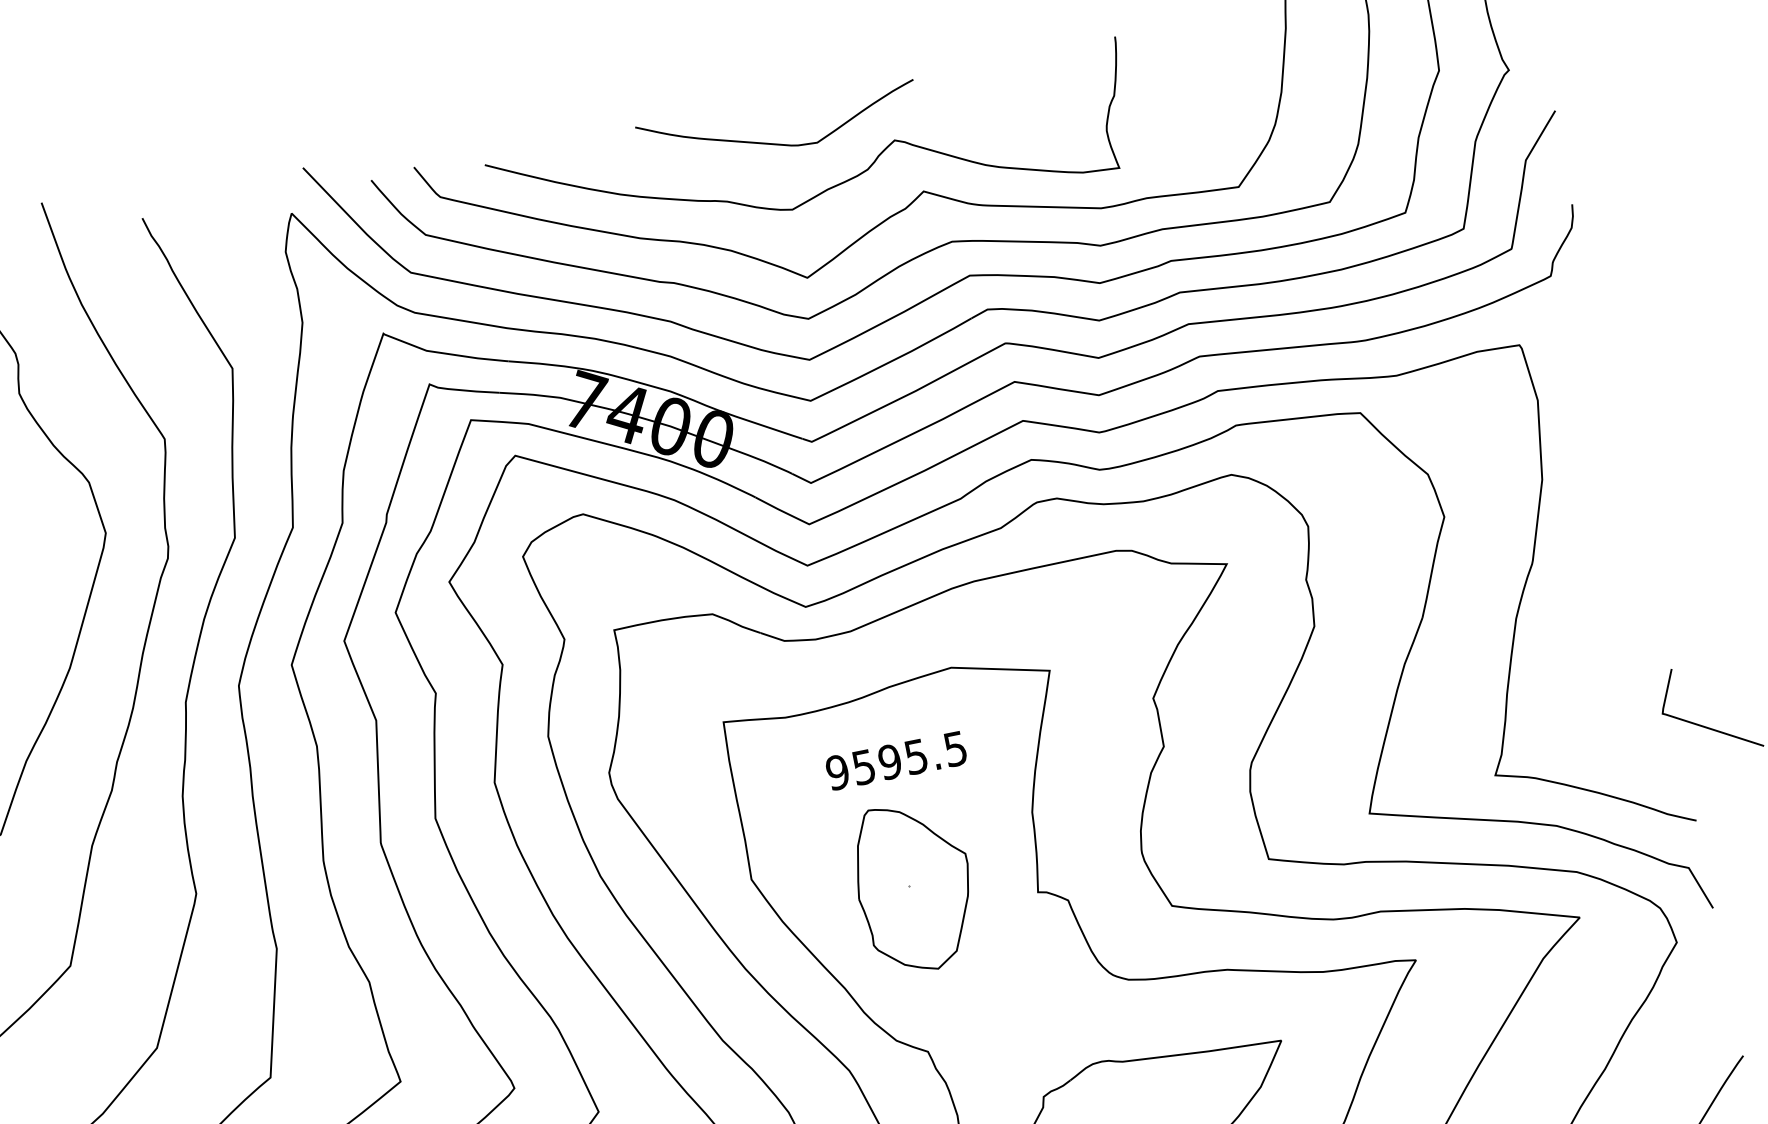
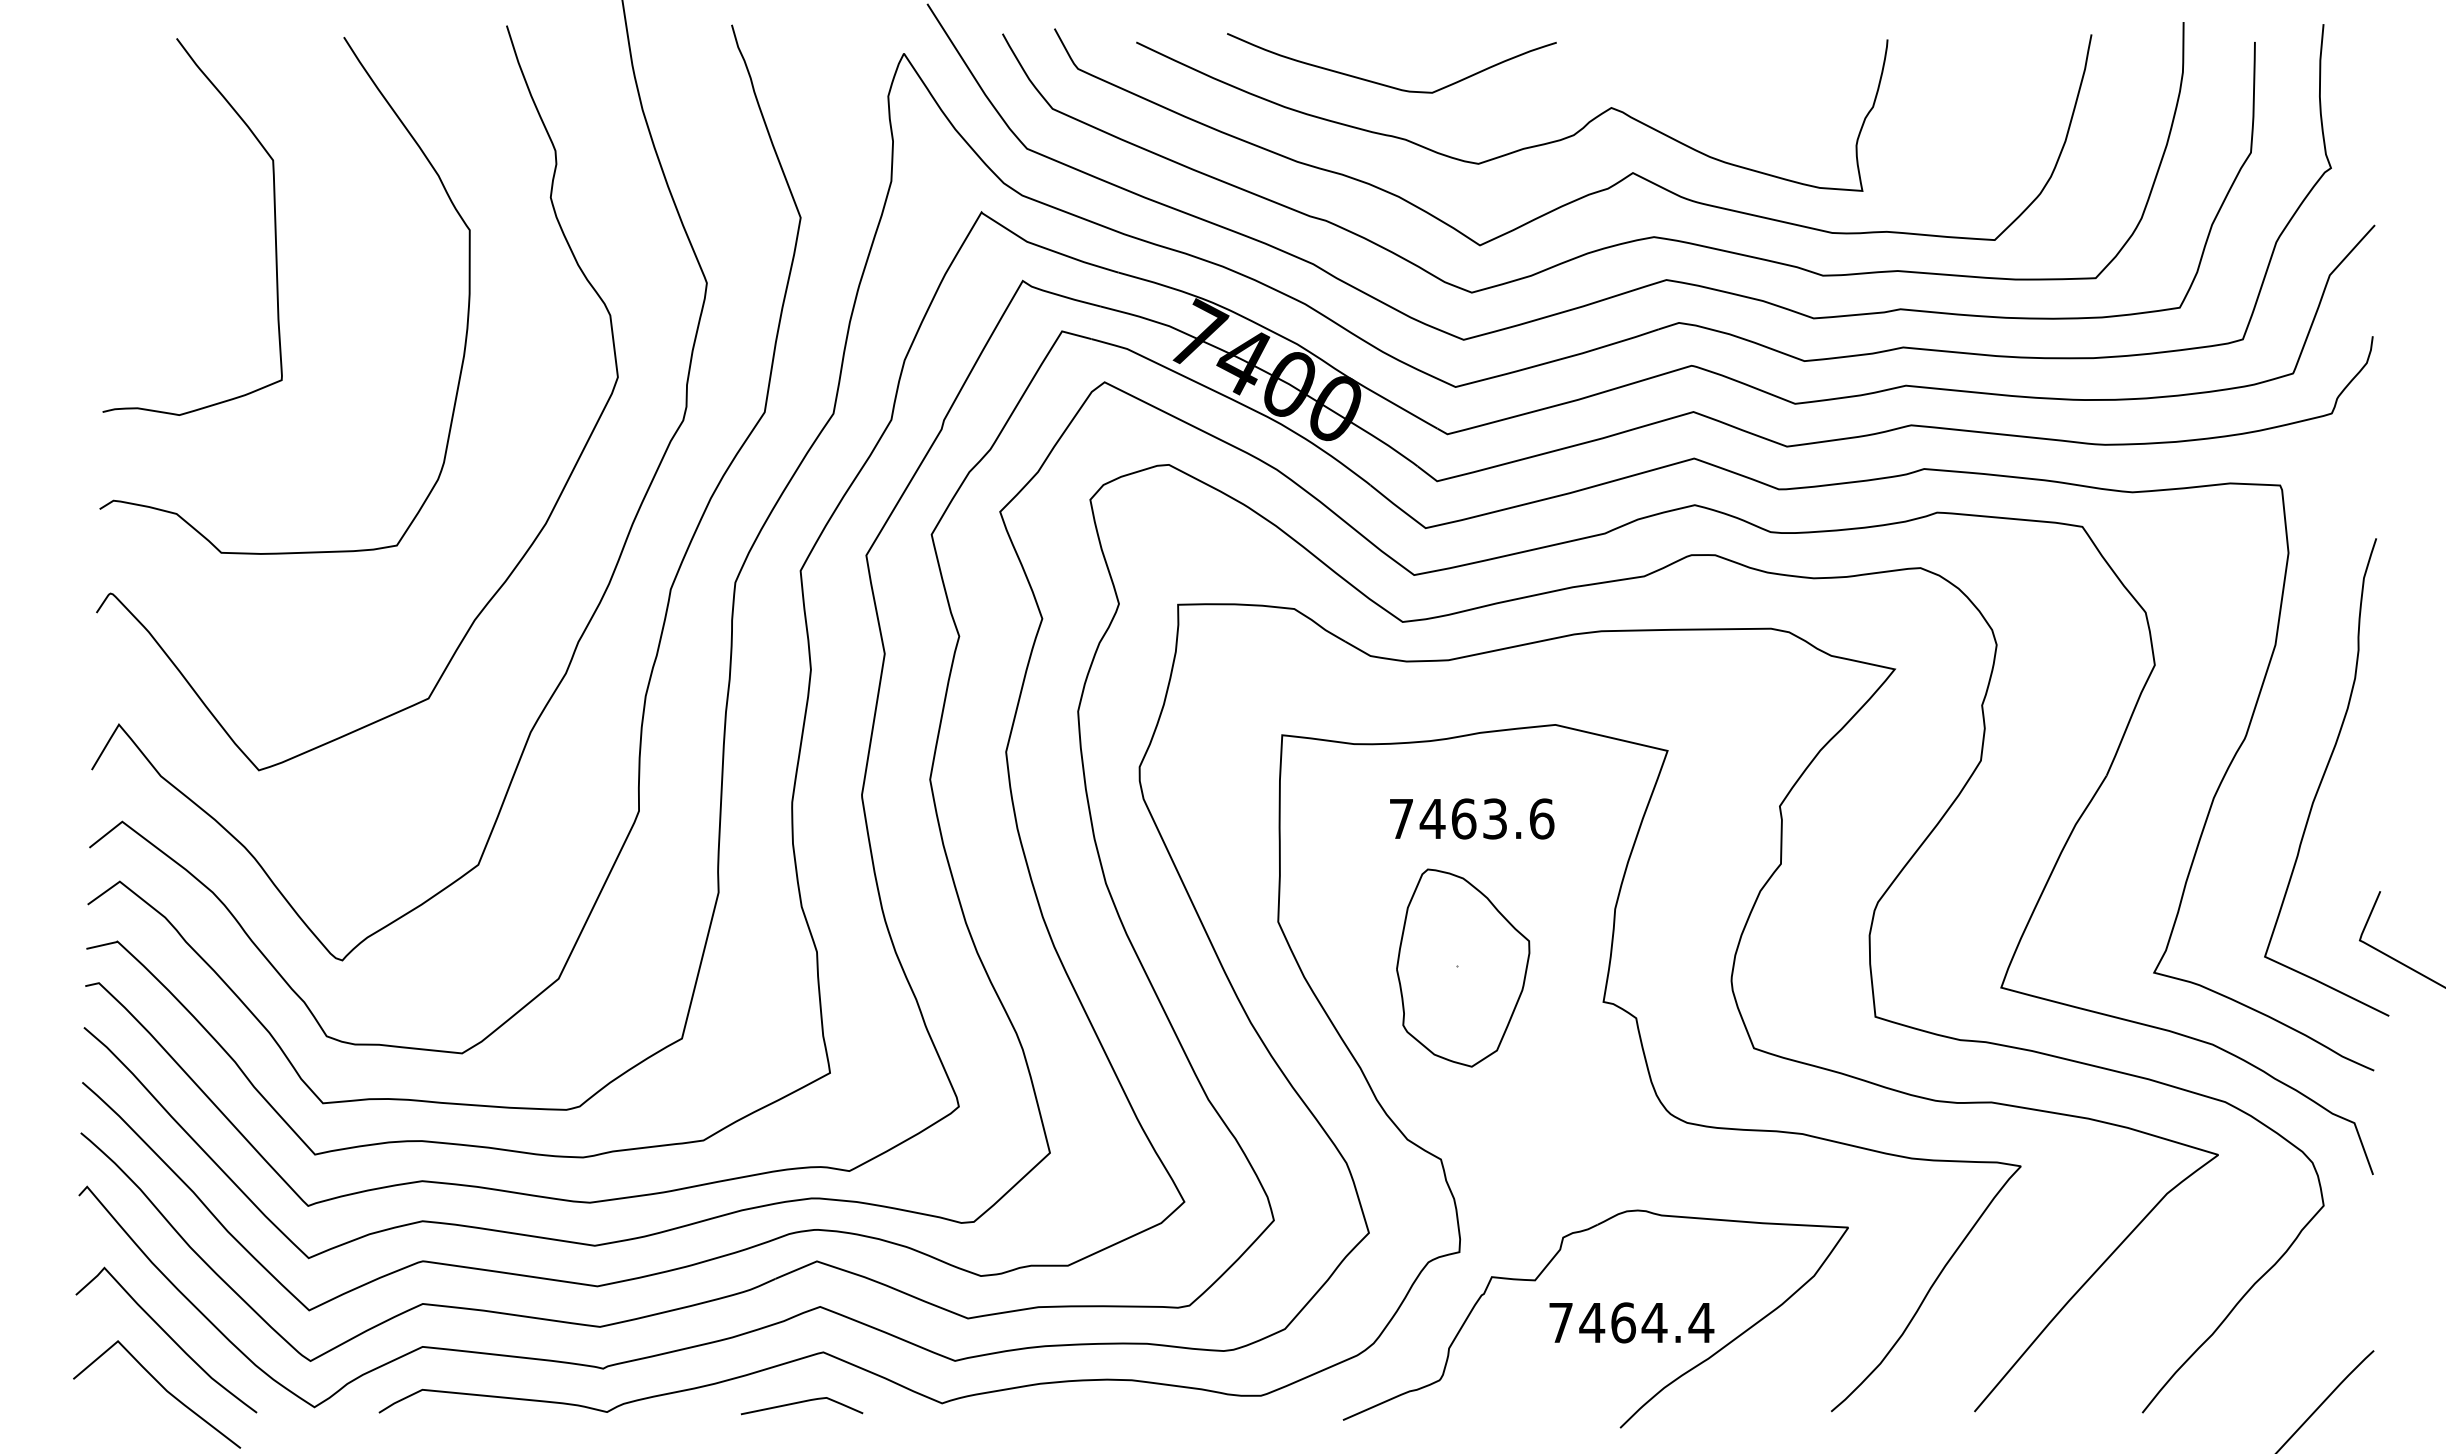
curve: (776, 143) -> (1385, 84), moved
curve: (1605, 582) -> (2324, 776), added
text: (896, 760) -> (1471, 818), 9595.5 -> 7463.6

